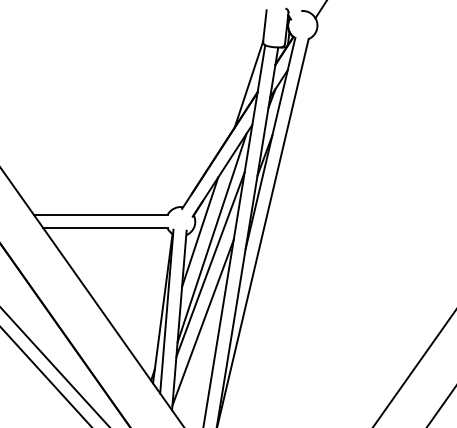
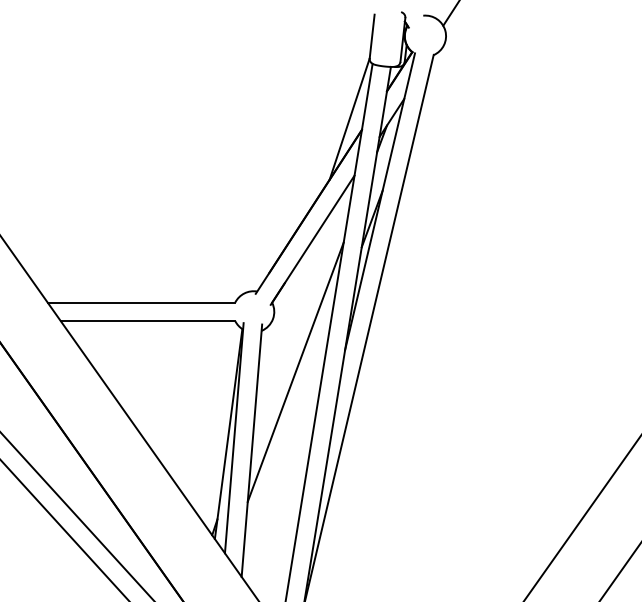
line: (199, 232) -> (280, 326), removed
line: (211, 237) -> (297, 334), removed
line: (203, 322) -> (285, 453), removed

